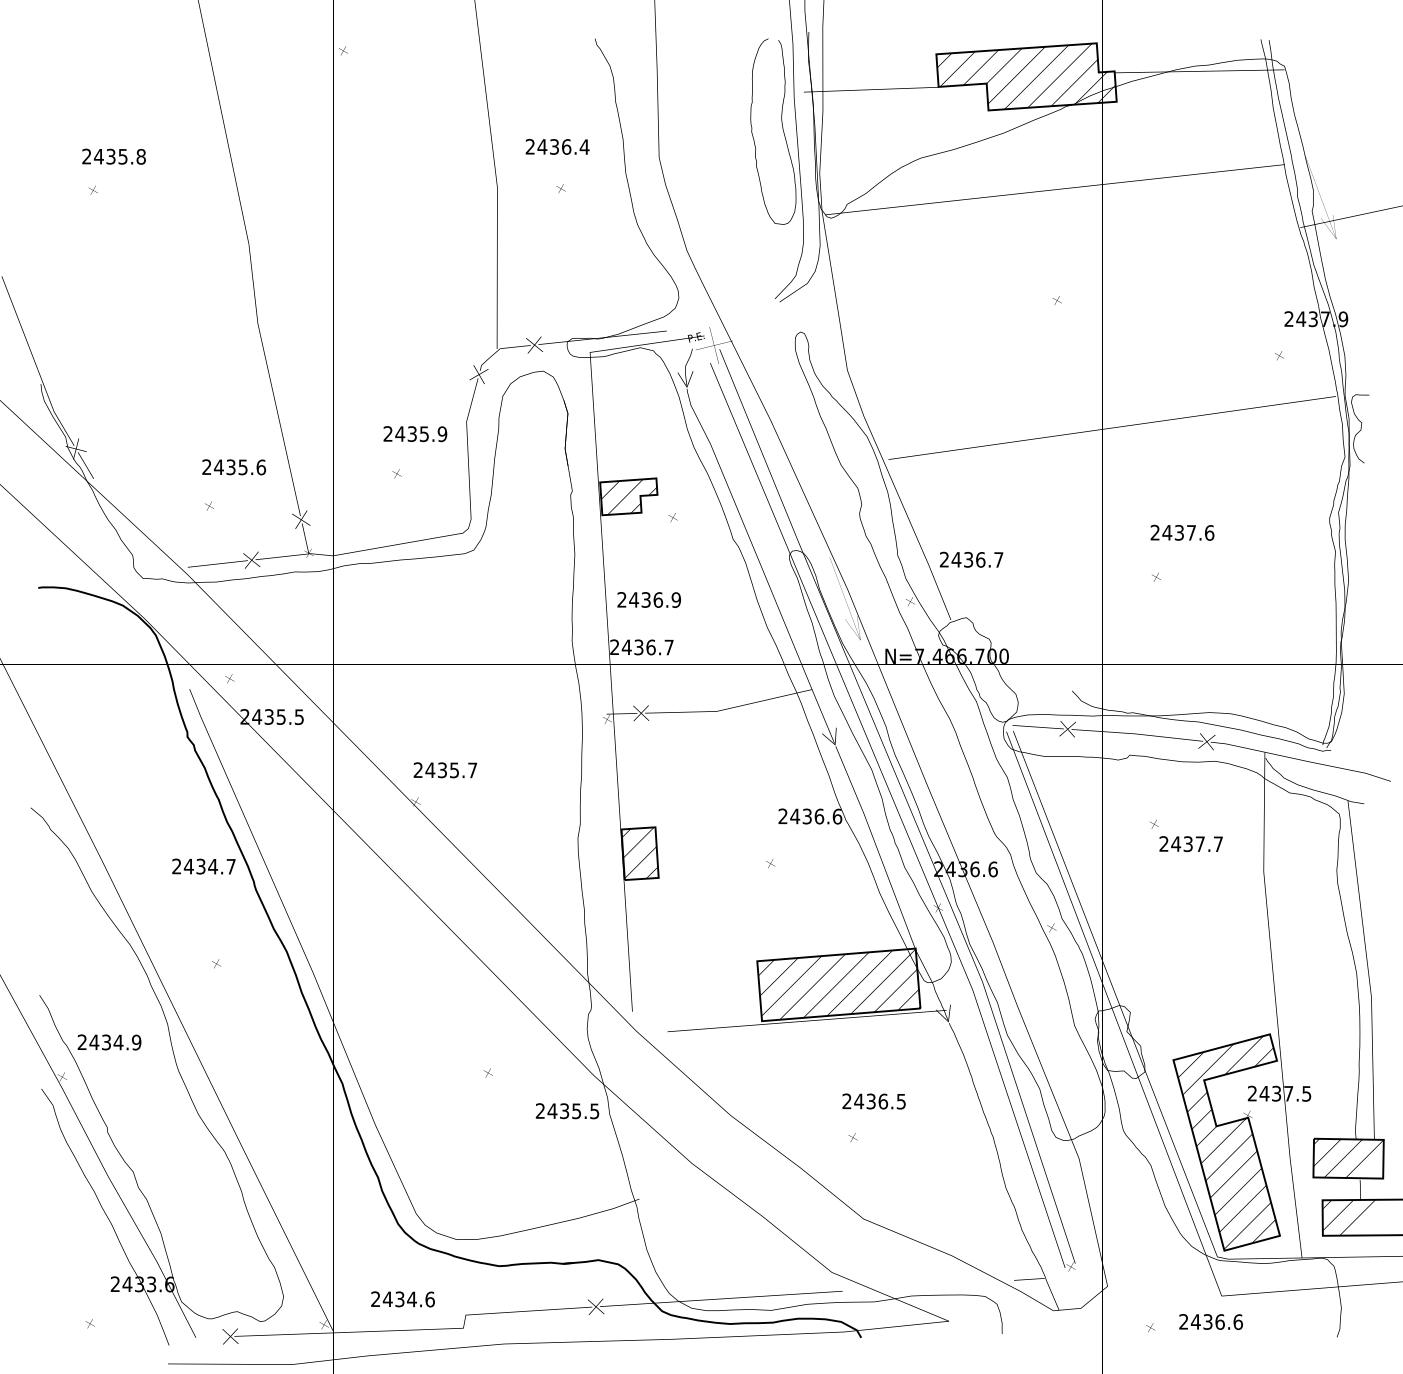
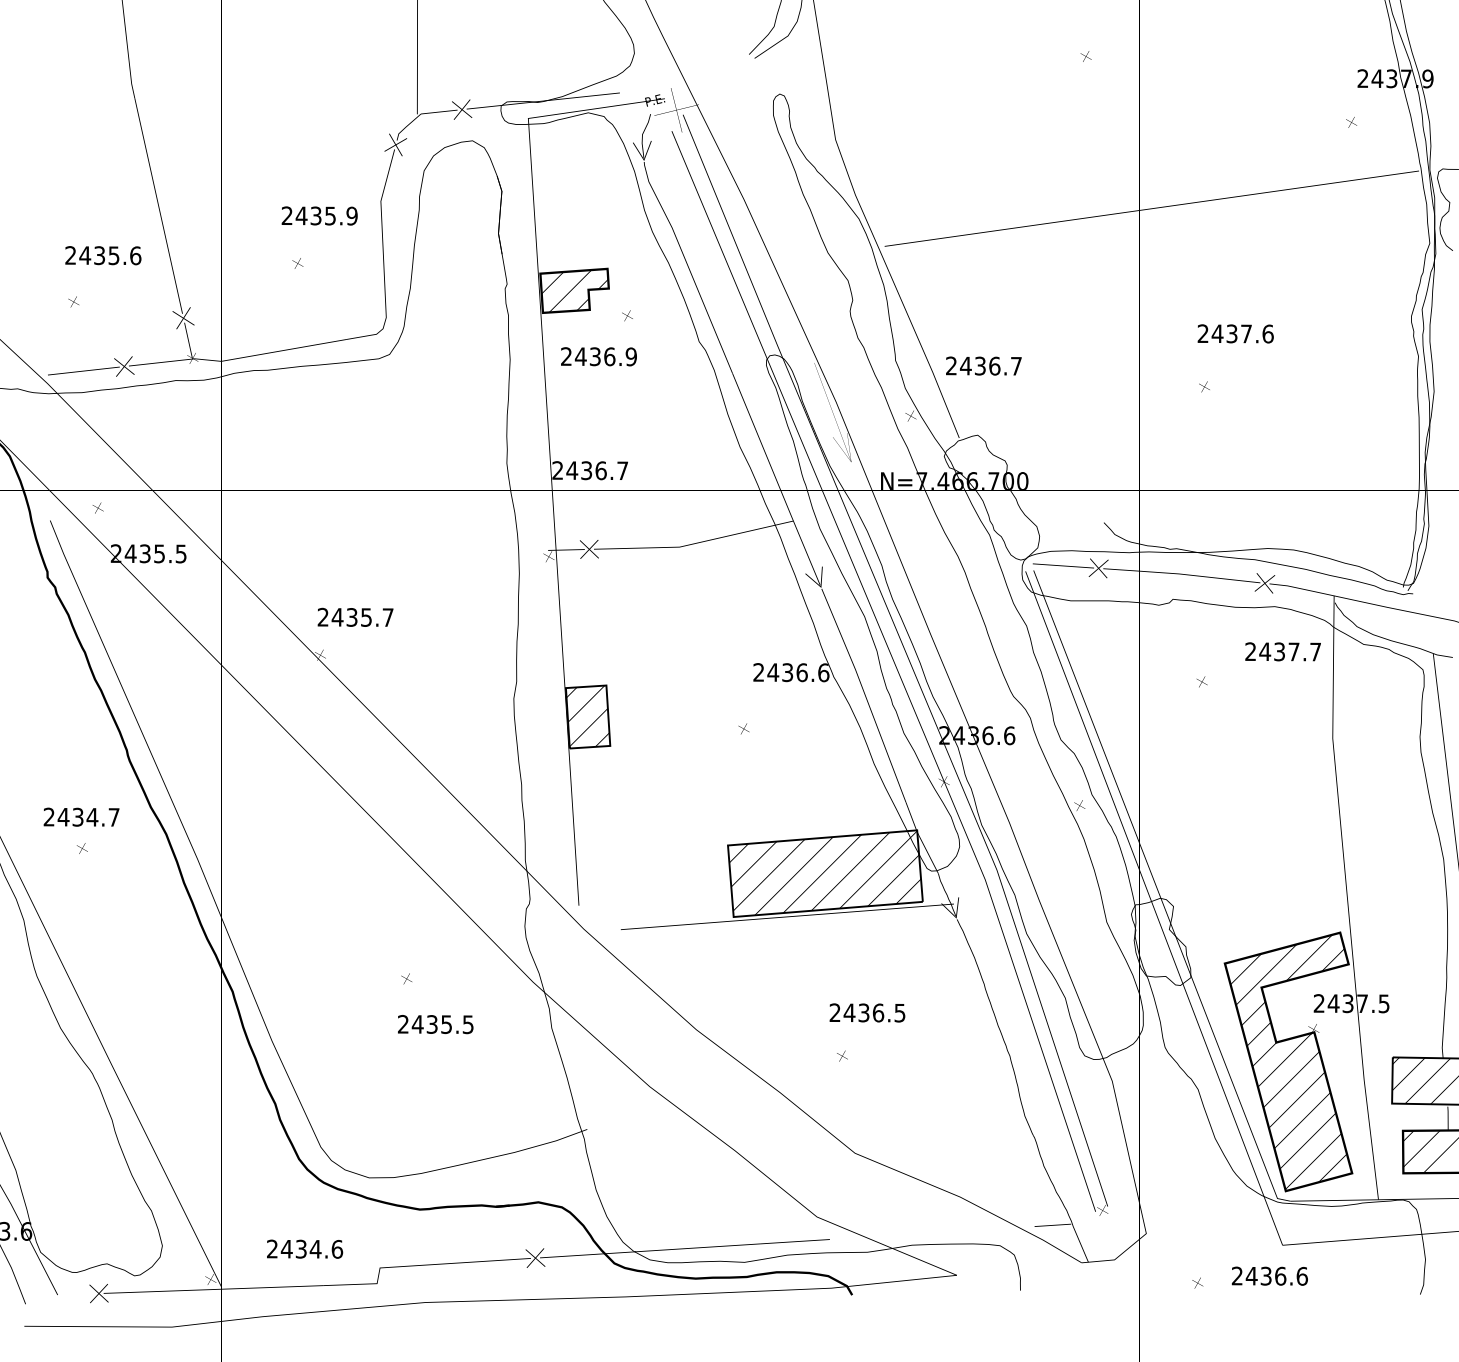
text: (648, 599) -> (598, 356), moved
text: (1190, 844) -> (1282, 652), moved
text: (203, 866) -> (81, 817), moved
text: (567, 1111) -> (435, 1024), moved

